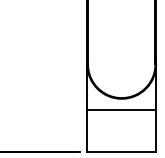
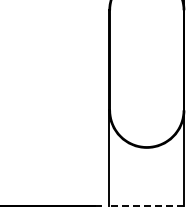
line: (121, 110) -> (146, 160), removed
line: (121, 152) -> (146, 206), solid -> dashed

